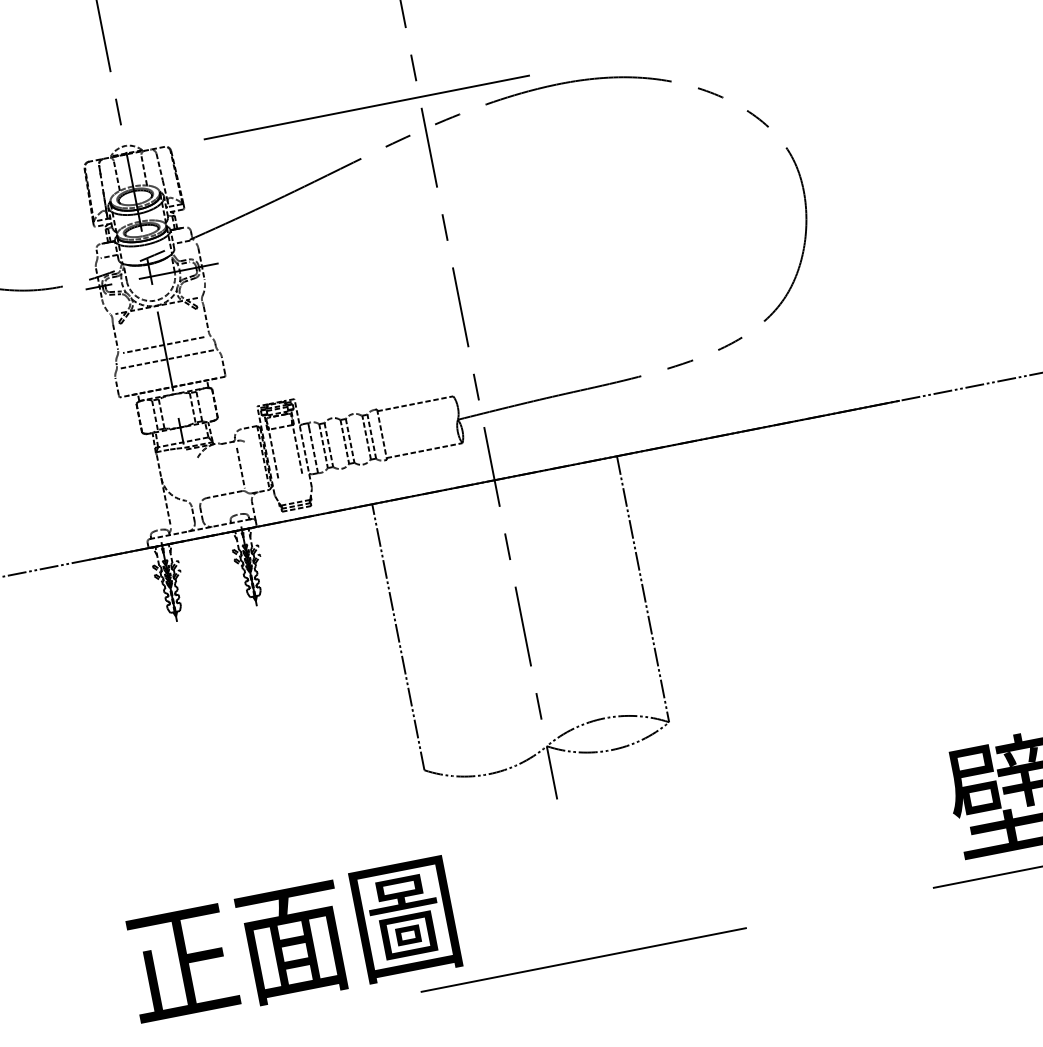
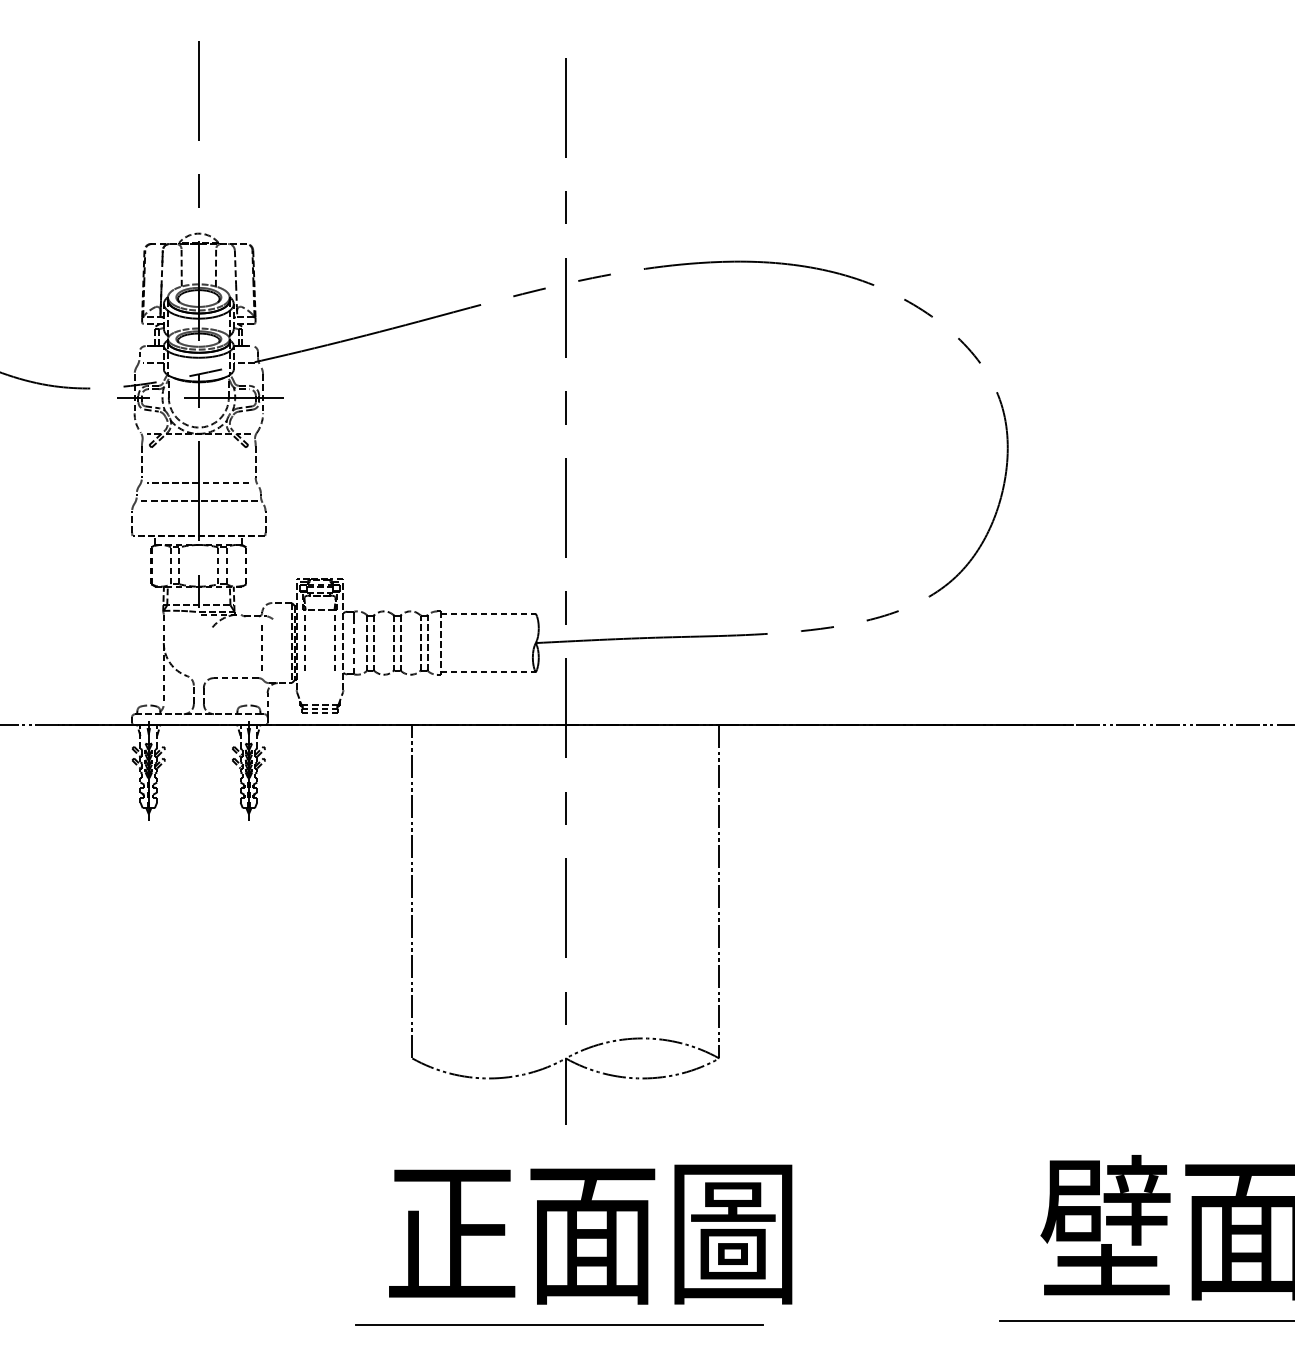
line: (366, 106) -> (499, 243), removed
text: (291, 942) -> (590, 1234), moved

